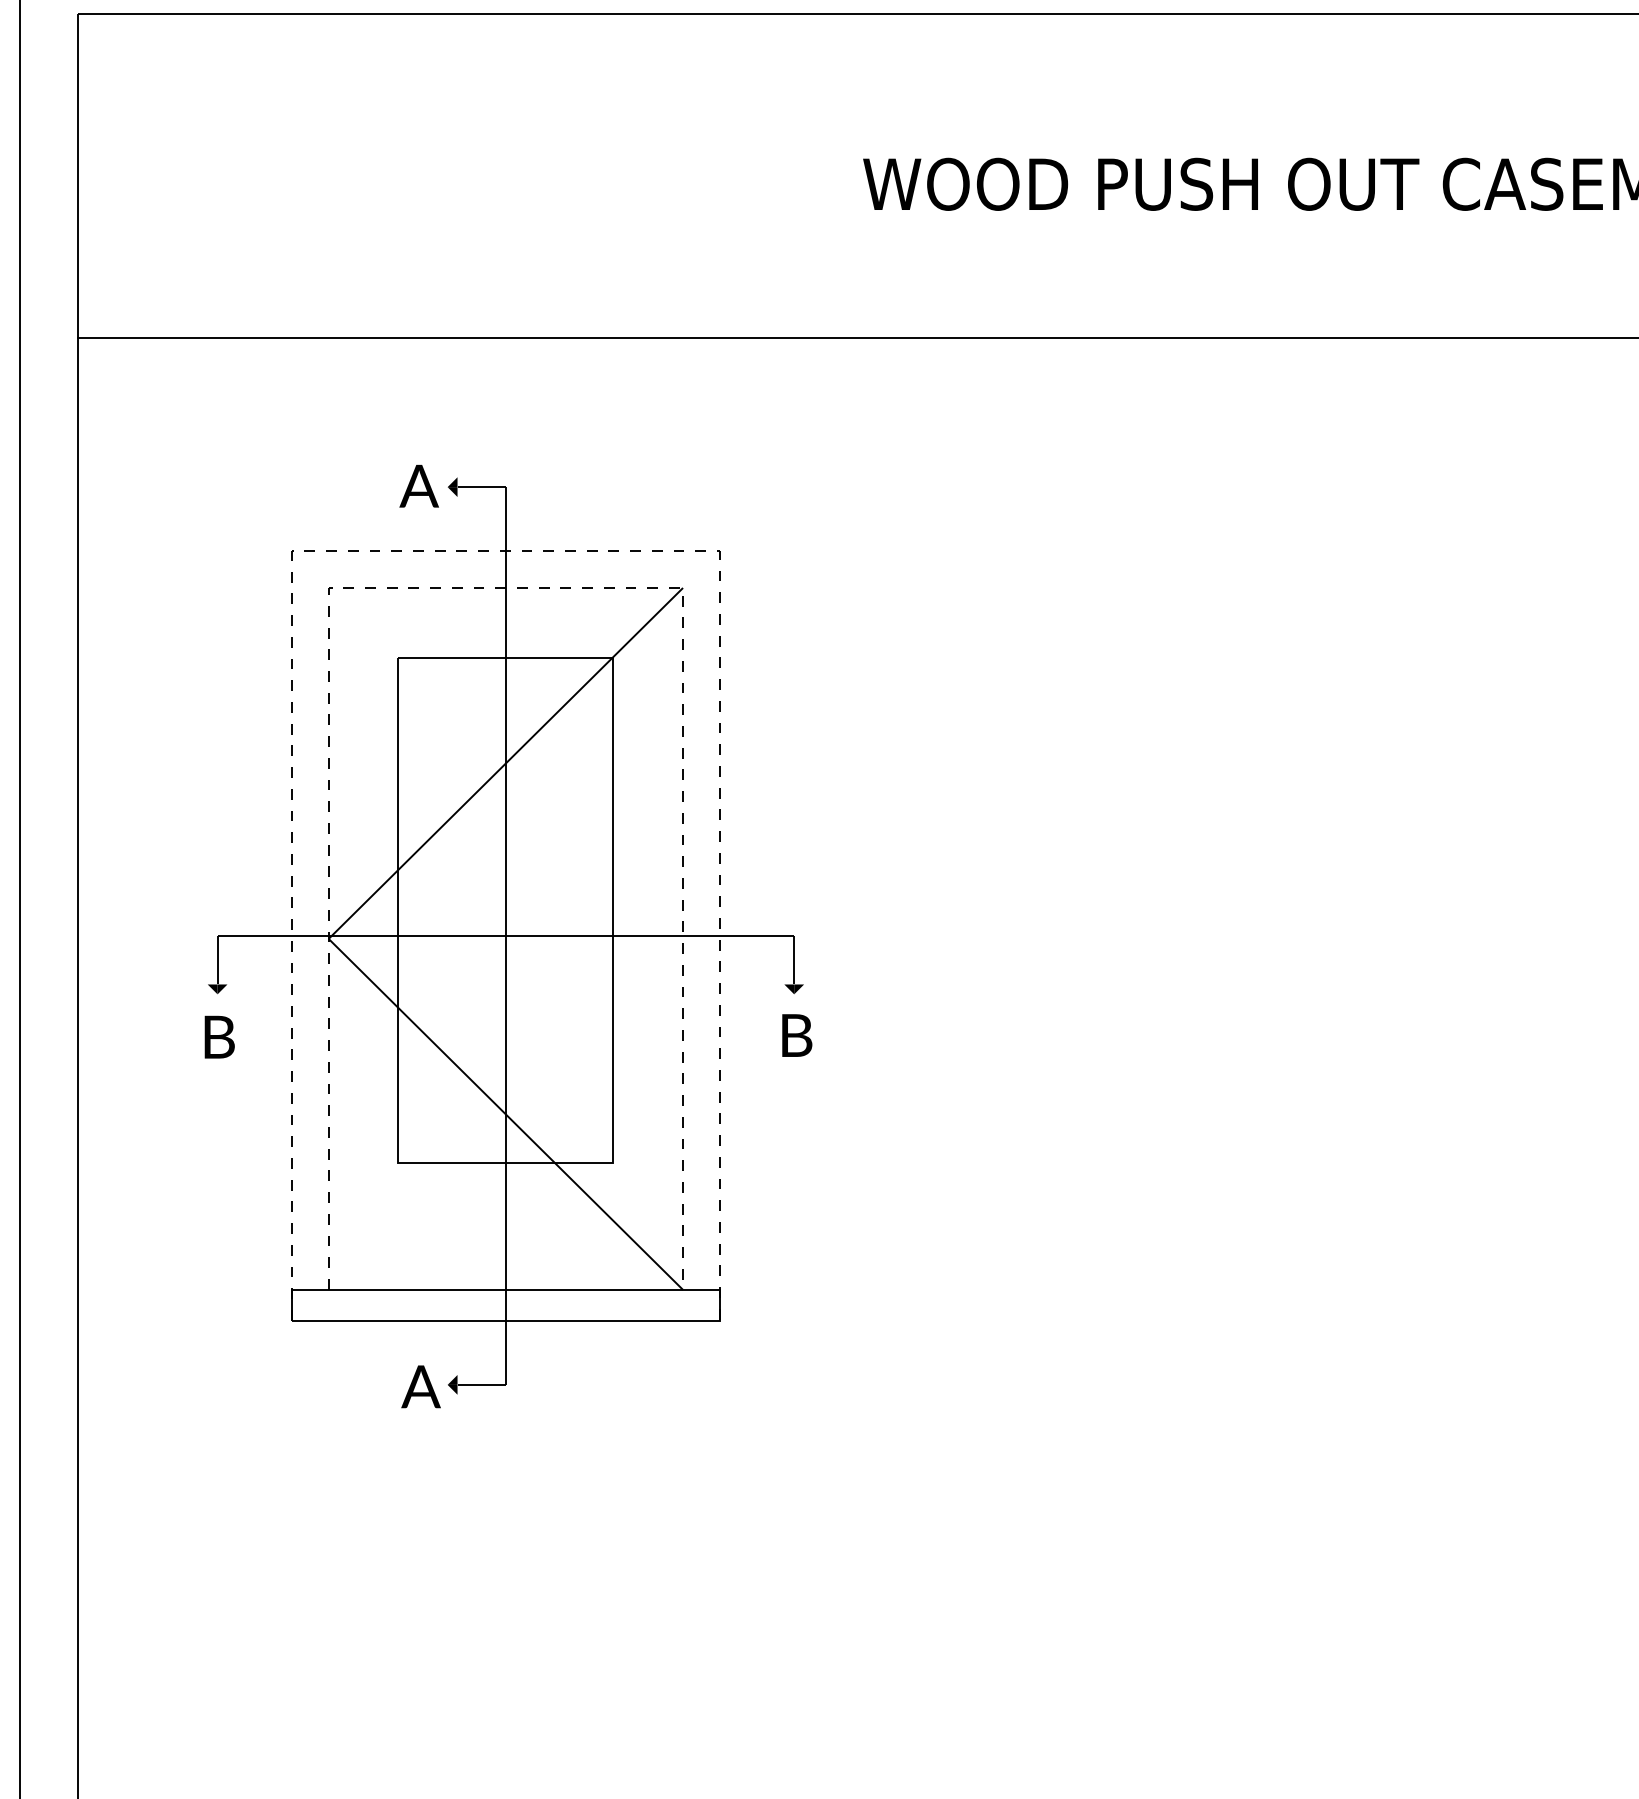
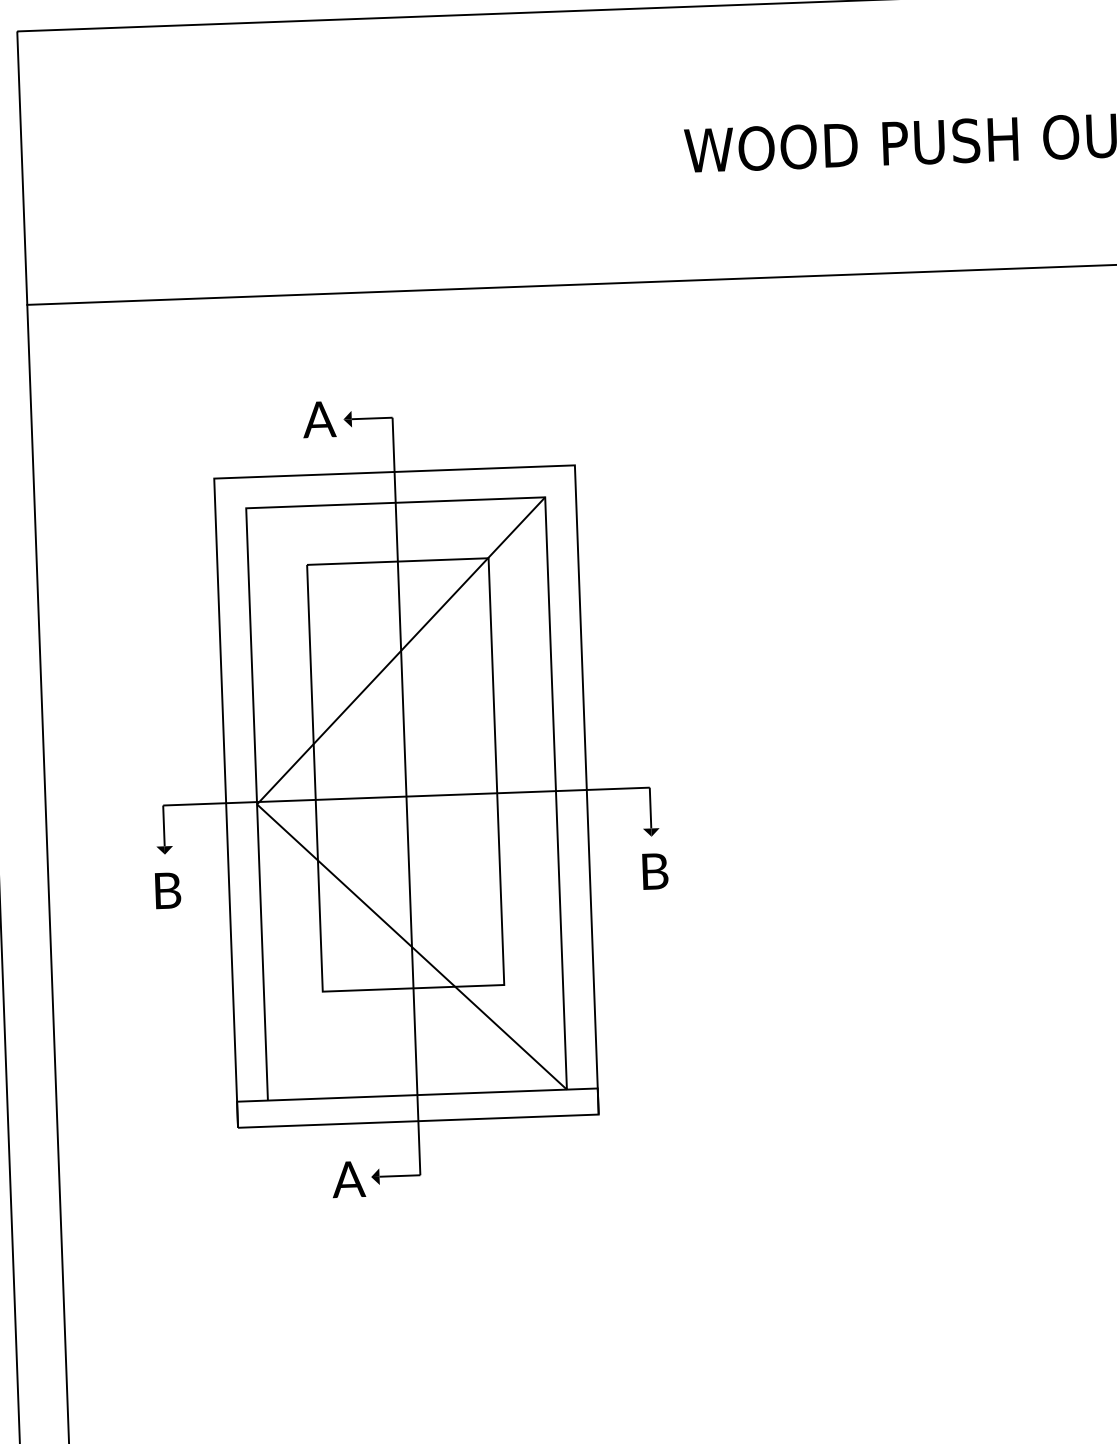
line: (505, 551) -> (394, 472), dashed -> solid
line: (506, 588) -> (396, 503), dashed -> solid

